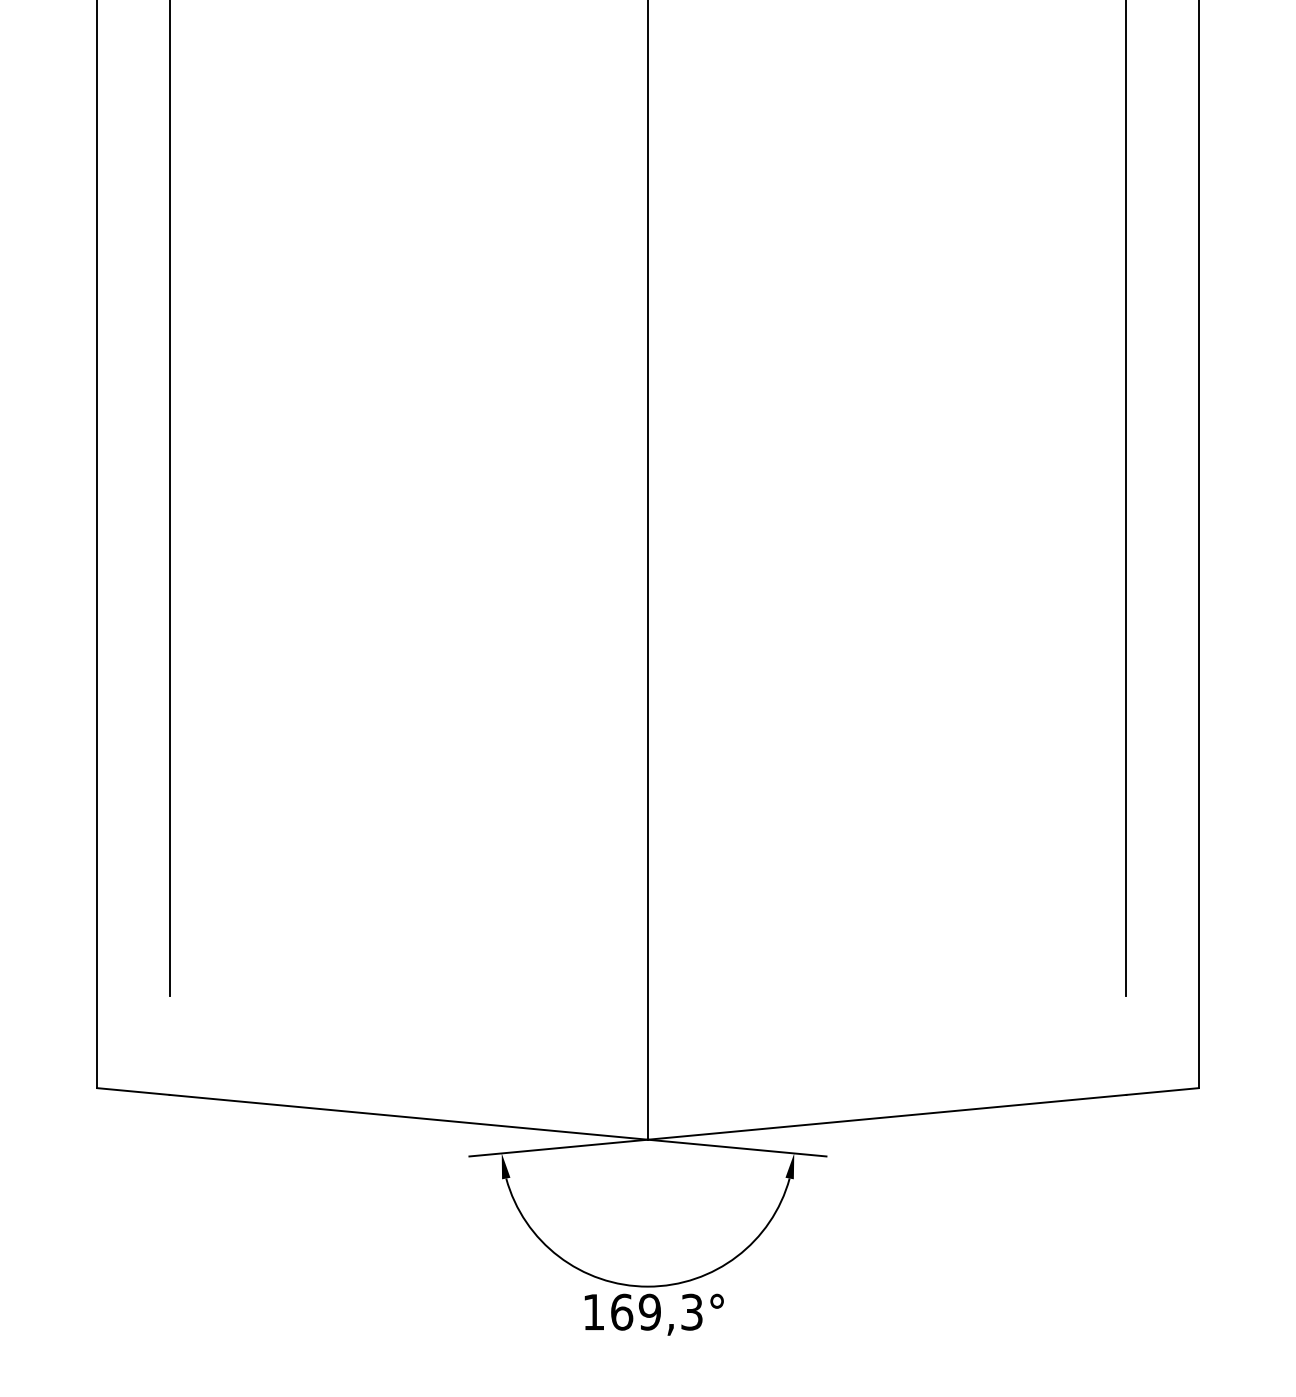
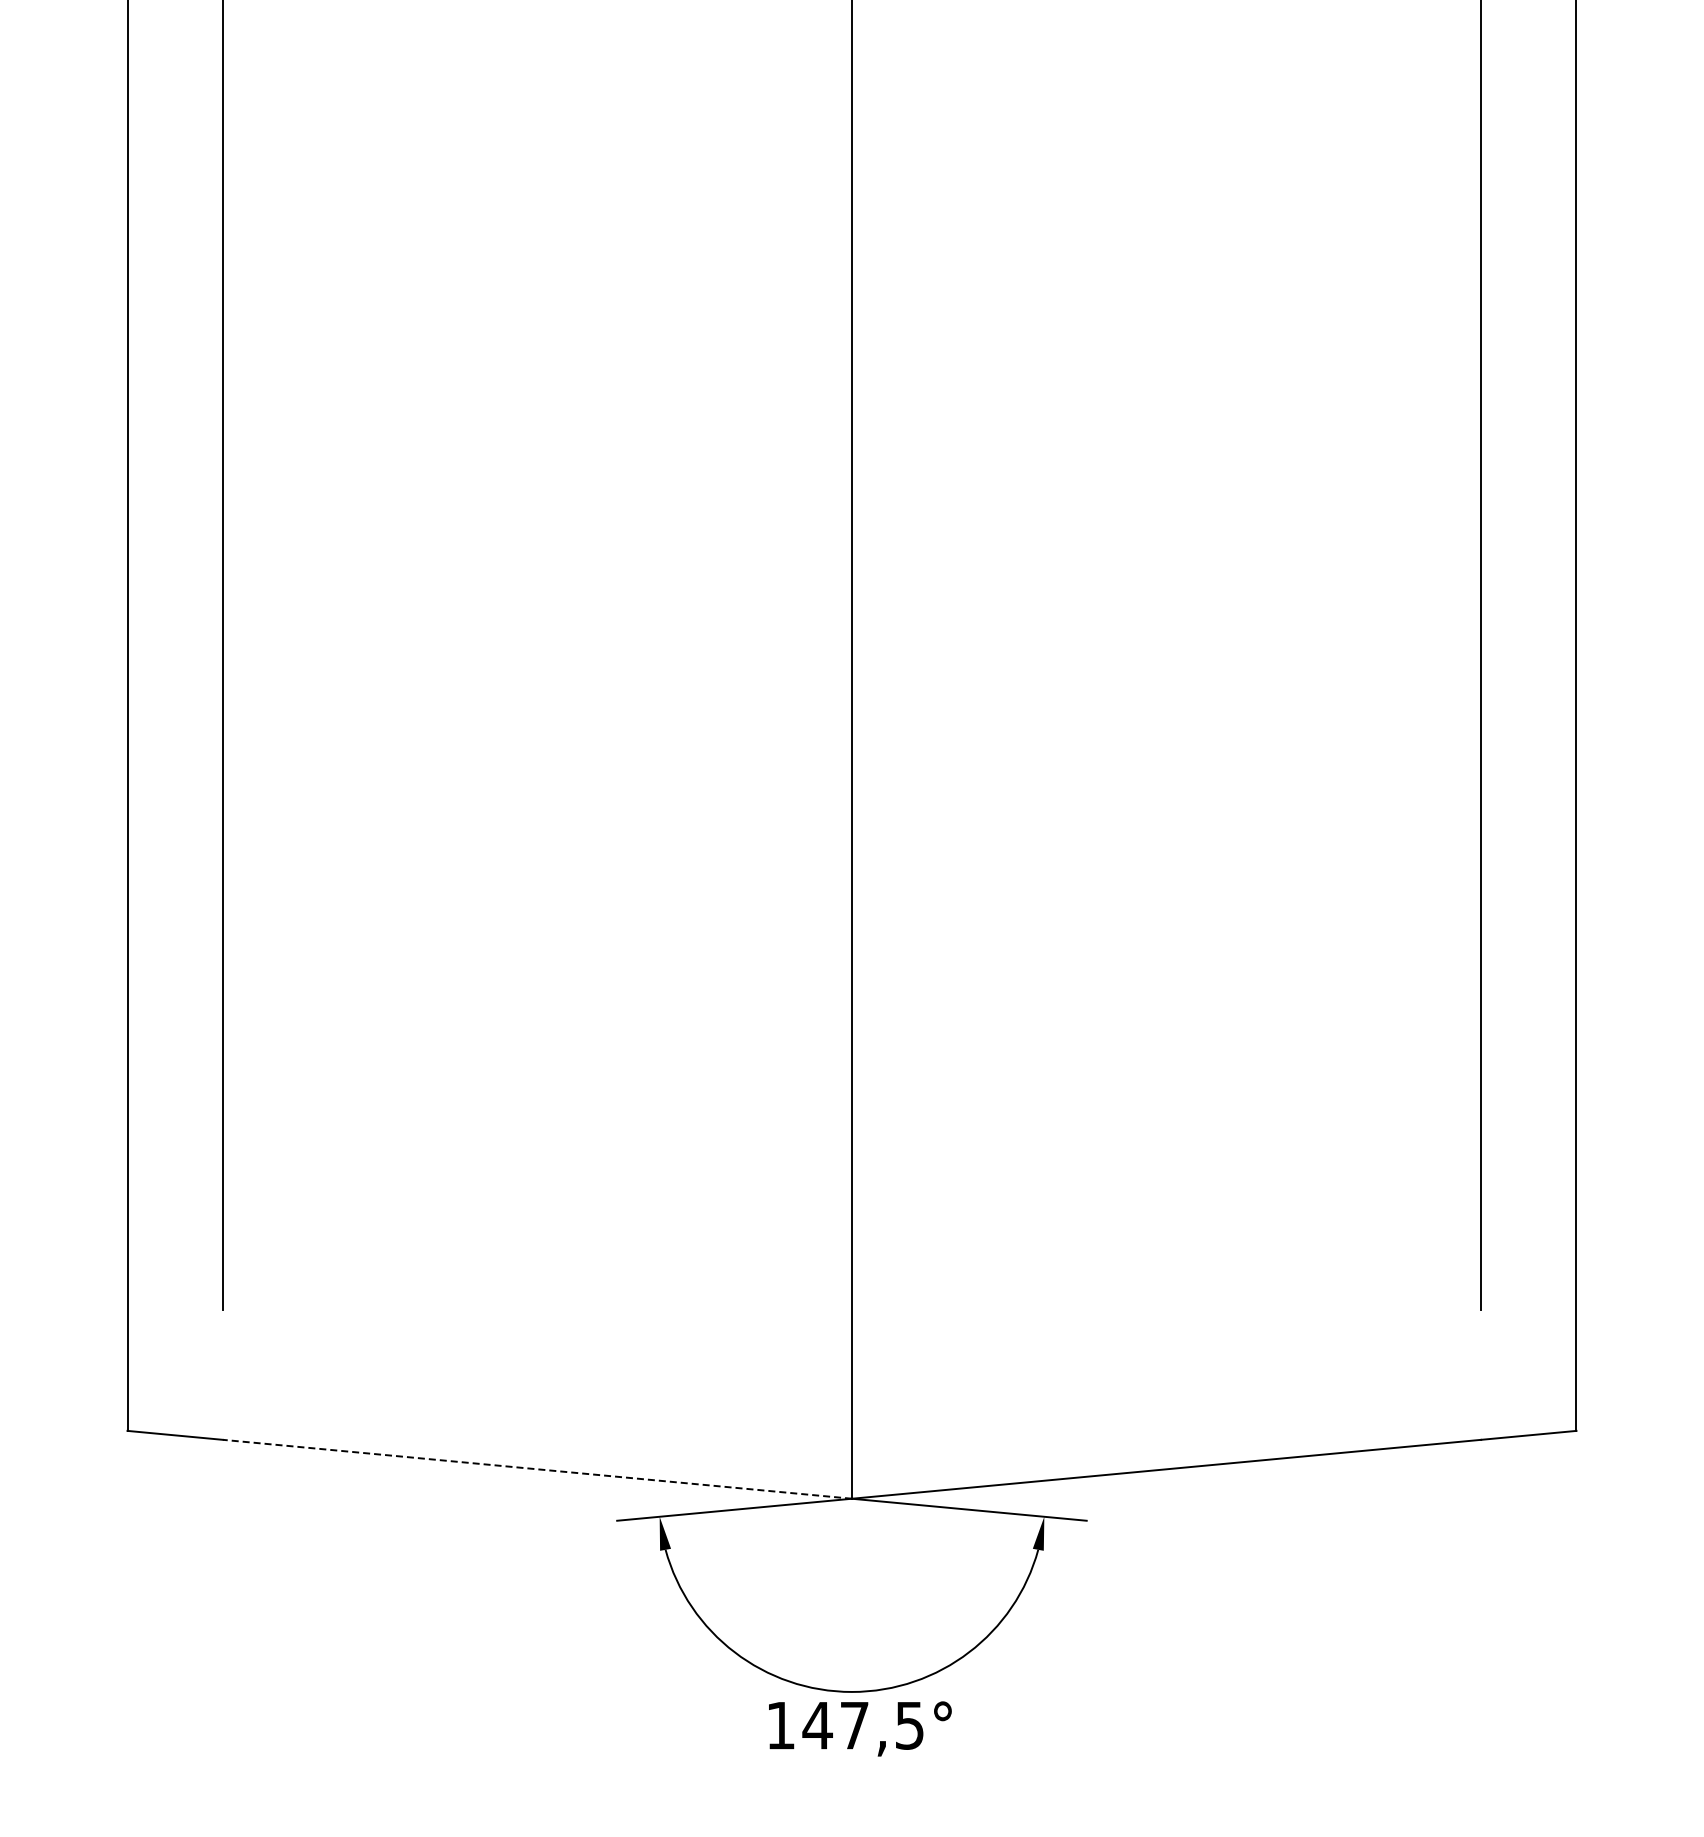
line: (408, 1117) -> (537, 1469), solid -> dashed
text: (655, 1312) -> (862, 1725), 169,3° -> 147,5°

